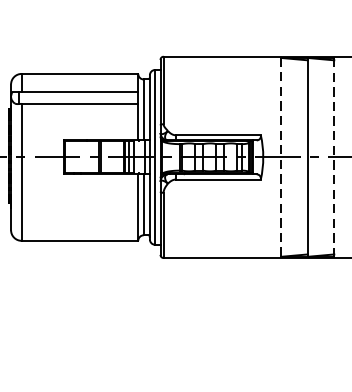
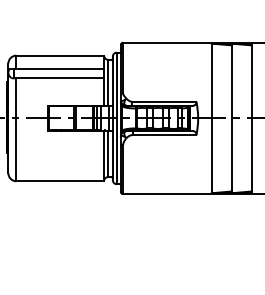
line: (280, 157) -> (211, 118), dashed -> solid
line: (334, 157) -> (251, 118), dashed -> solid

